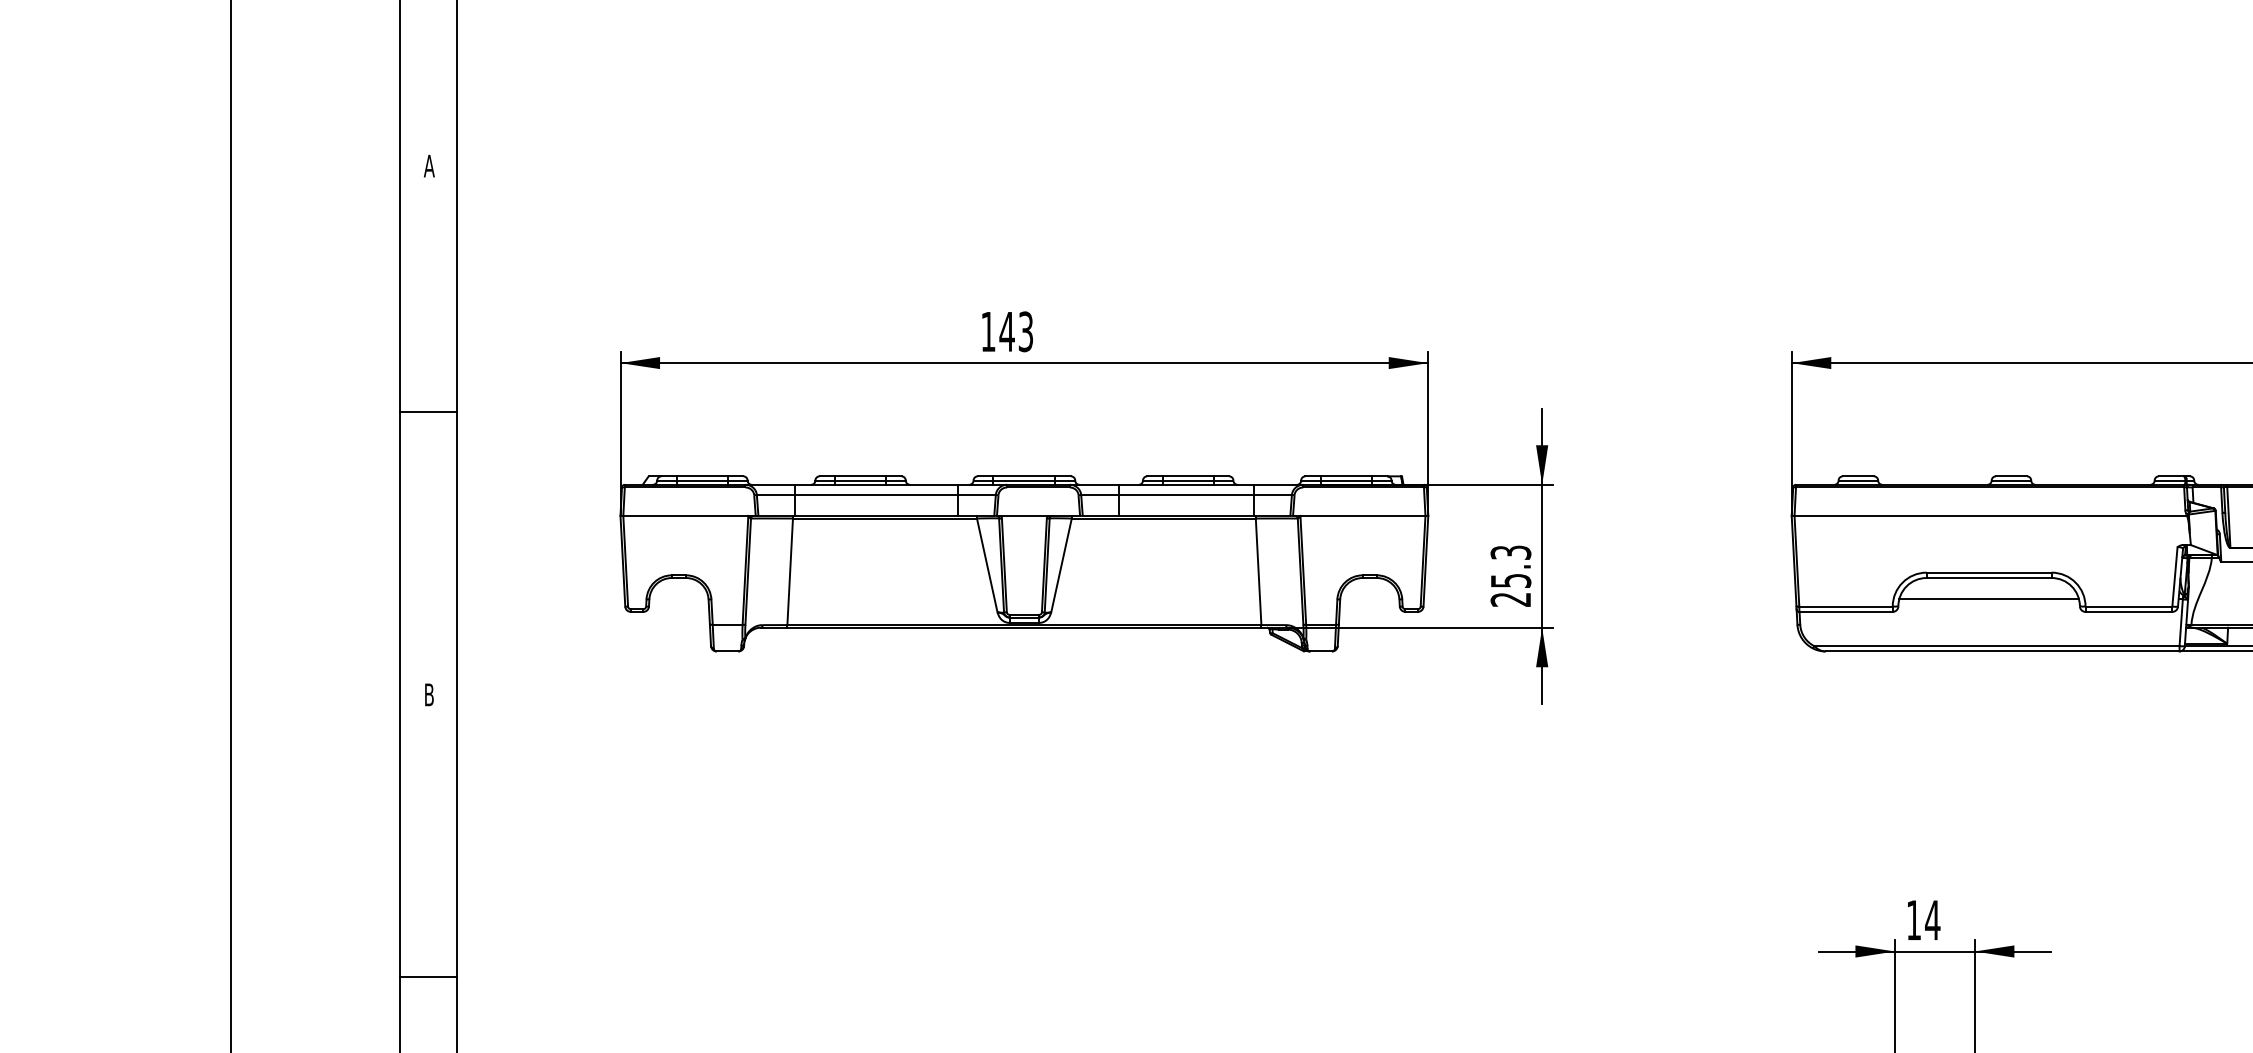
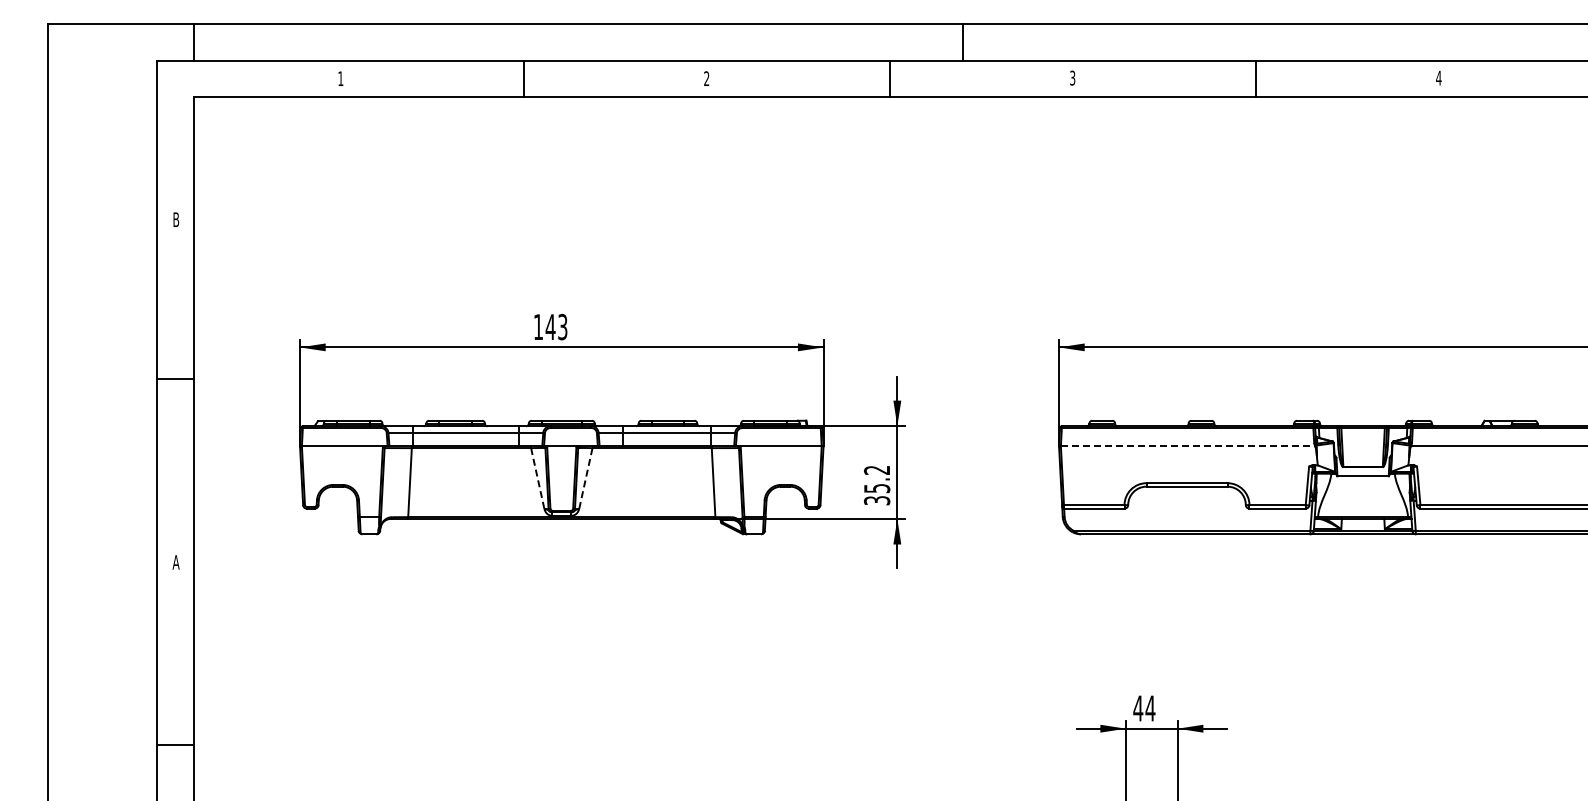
text: (428, 165) -> (175, 219), A -> B
line: (1991, 516) -> (1188, 446), solid -> dashed
line: (986, 565) -> (537, 478), solid -> dashed
line: (1060, 565) -> (585, 478), solid -> dashed
text: (1511, 576) -> (877, 485), 25.3 -> 35.2
line: (1988, 599) -> (1186, 500), removed
text: (428, 695) -> (175, 562), B -> A
text: (1914, 920) -> (1138, 708), 14 -> 44

